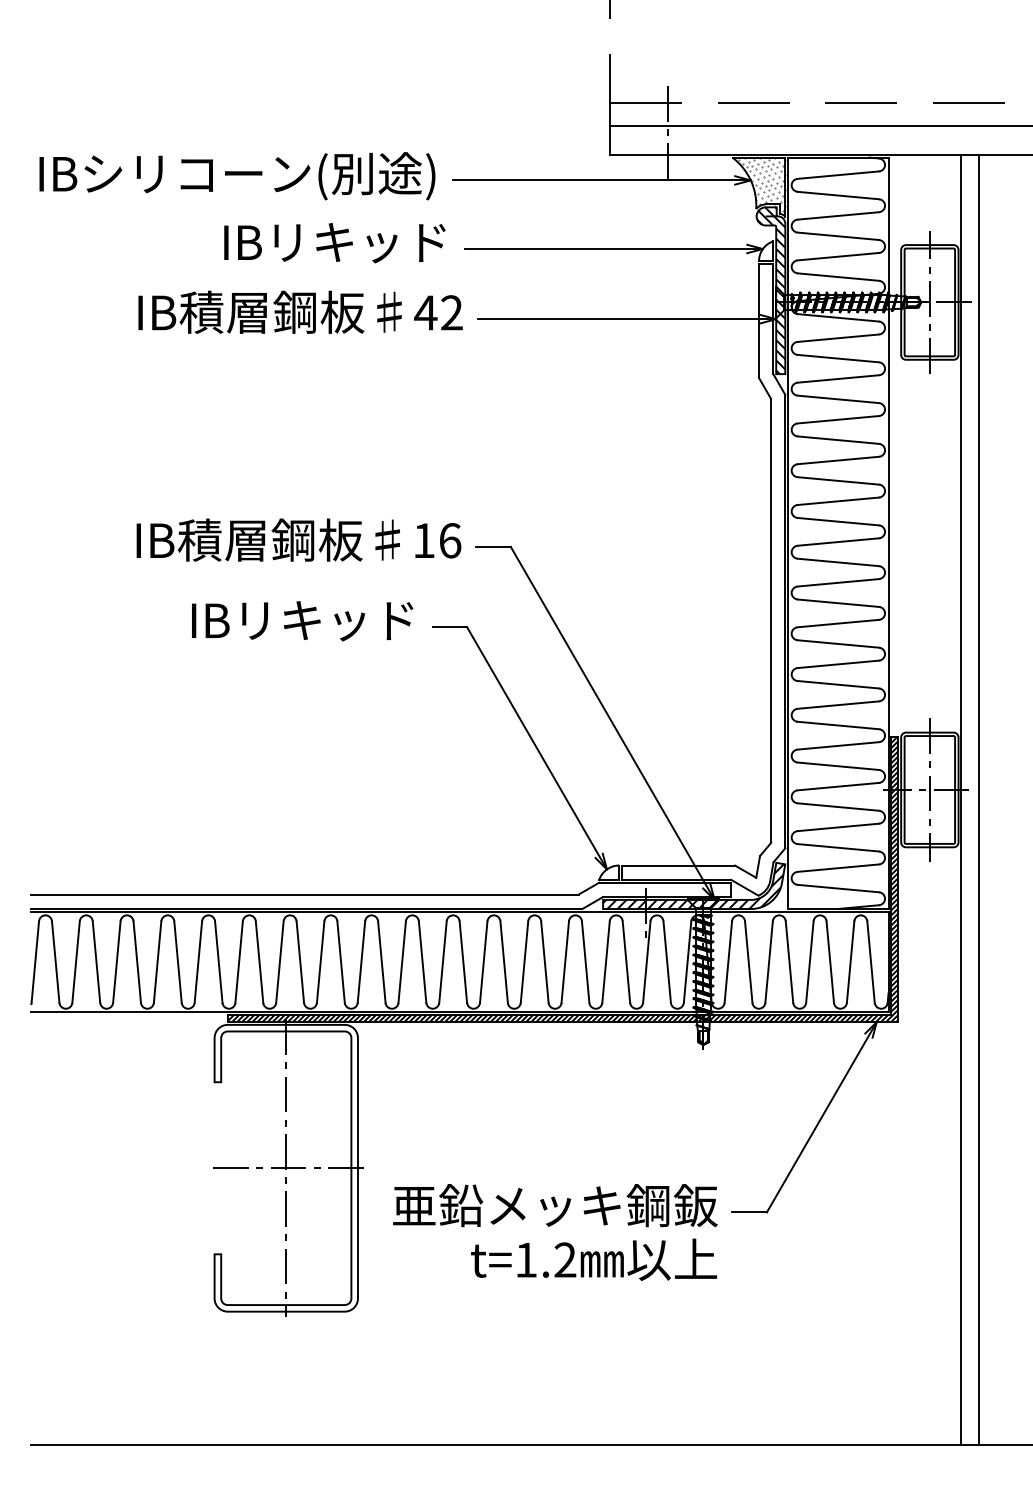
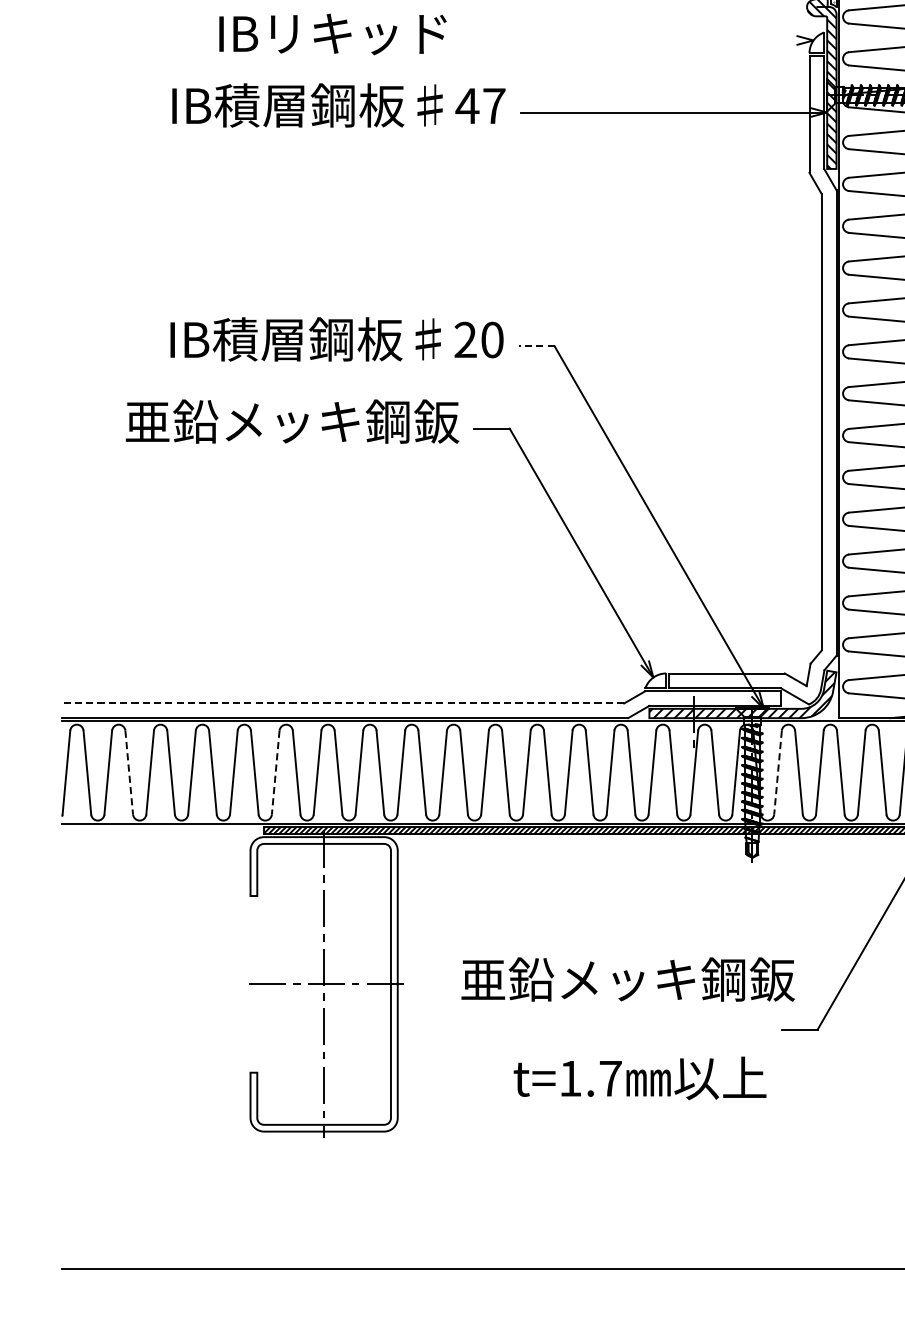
text: (334, 243) -> (332, 34), moved
line: (613, 249) -> (660, 40), removed
text: (451, 312) -> (493, 105), 42 -> 47
text: (437, 540) -> (479, 339), 16 -> 20
line: (493, 546) -> (536, 345), solid -> dashed
text: (255, 619) -> (292, 420), IBリキッド -> 亜鉛メッキ鋼鈑
line: (304, 894) -> (342, 703), solid -> dashed
line: (96, 962) -> (129, 773), solid -> dashed
line: (239, 962) -> (276, 773), solid -> dashed
line: (728, 962) -> (778, 773), solid -> dashed
text: (555, 1205) -> (628, 979), moved
text: (565, 1259) -> (610, 1078), t=1.2 -> t=1.7

